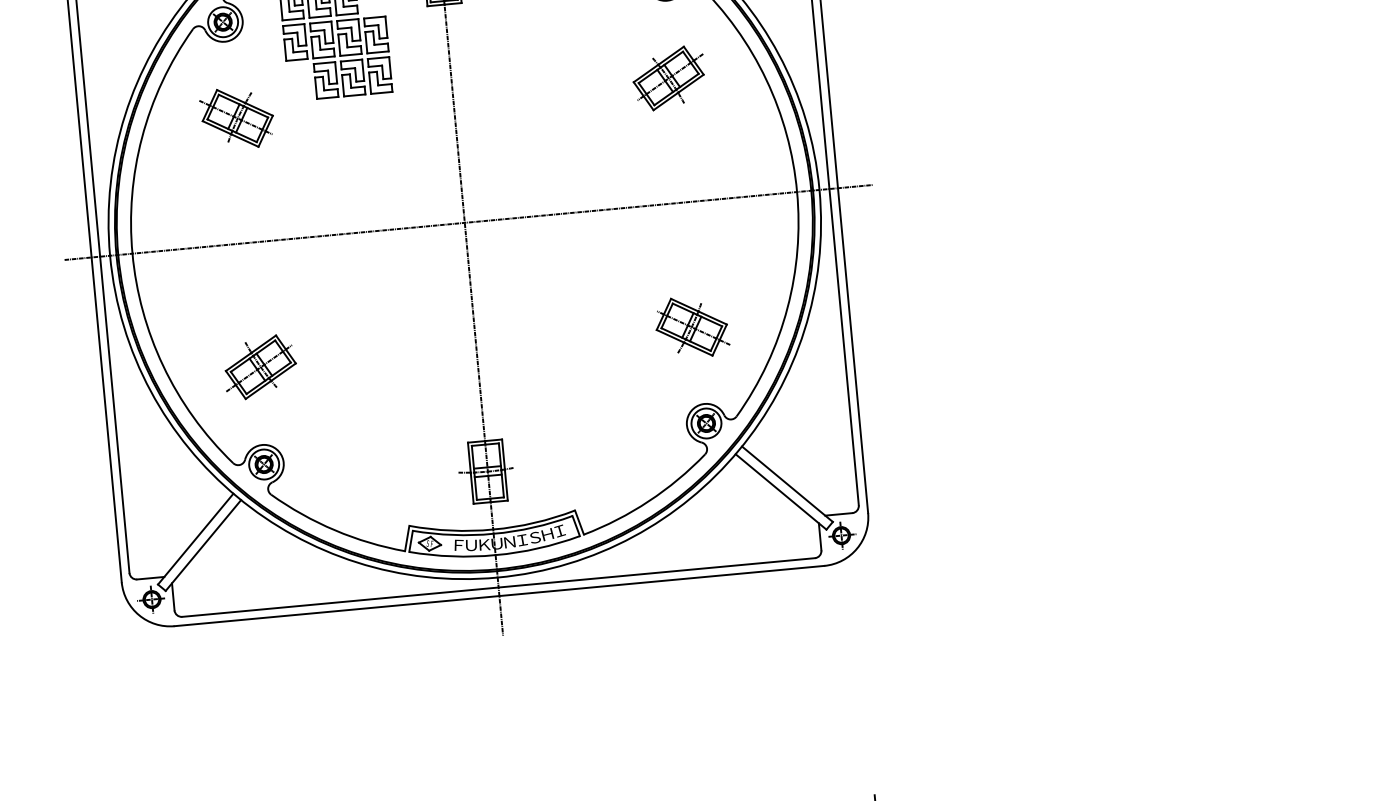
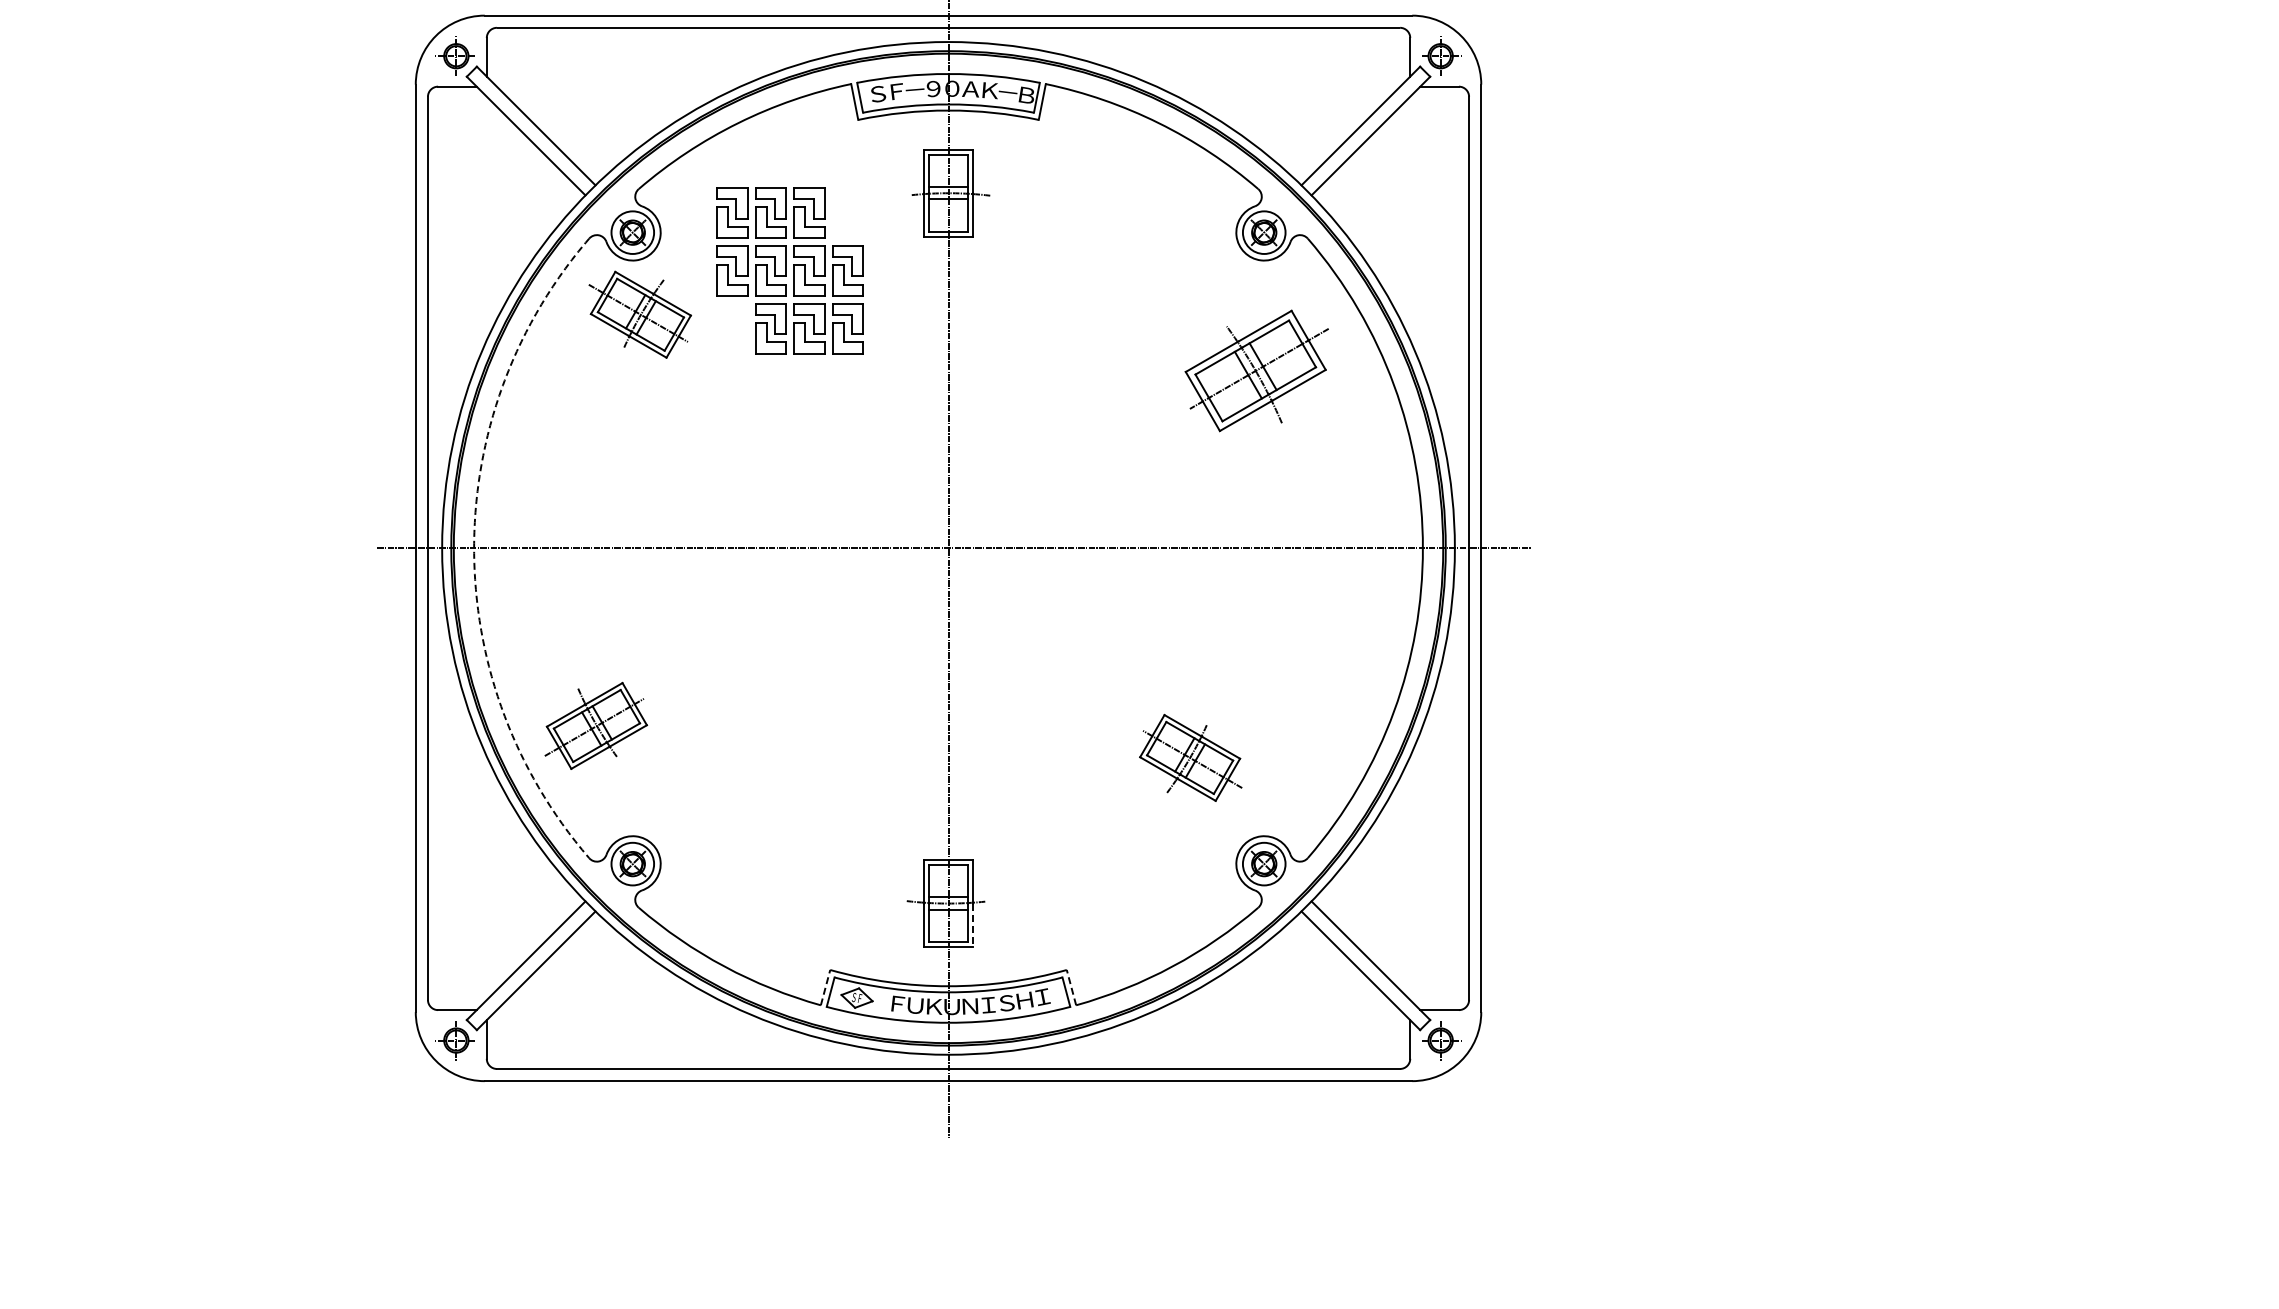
part: (668, 78) -> (1256, 370), size x1.4
part: (237, 118) -> (640, 314), moved
arc: (132, 253) -> (474, 548), solid -> dashed
part: (692, 326) -> (1190, 757), moved
part: (260, 366) -> (596, 725), moved
line: (506, 485) -> (972, 925), solid -> dashed
line: (579, 522) -> (1071, 987), solid -> dashed
line: (407, 538) -> (825, 987), solid -> dashed

